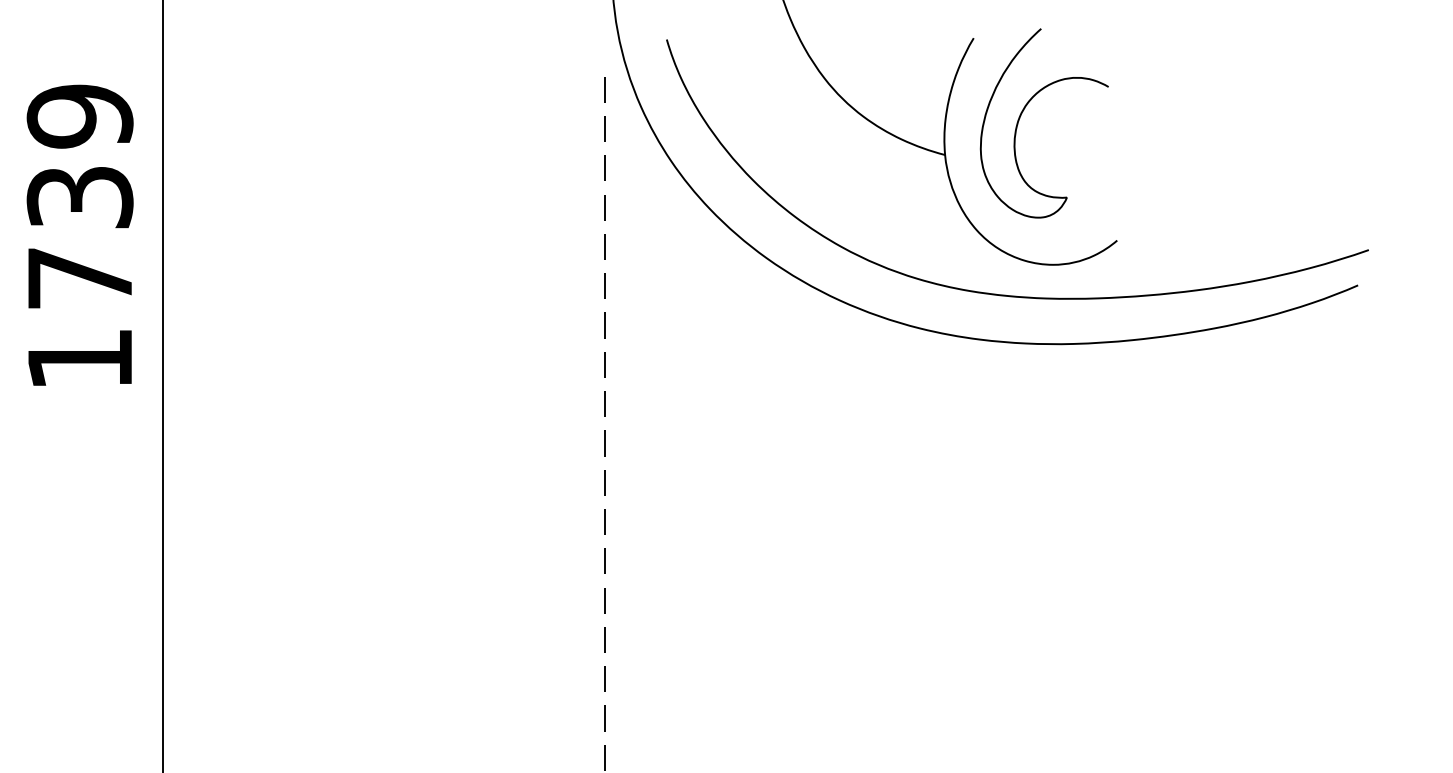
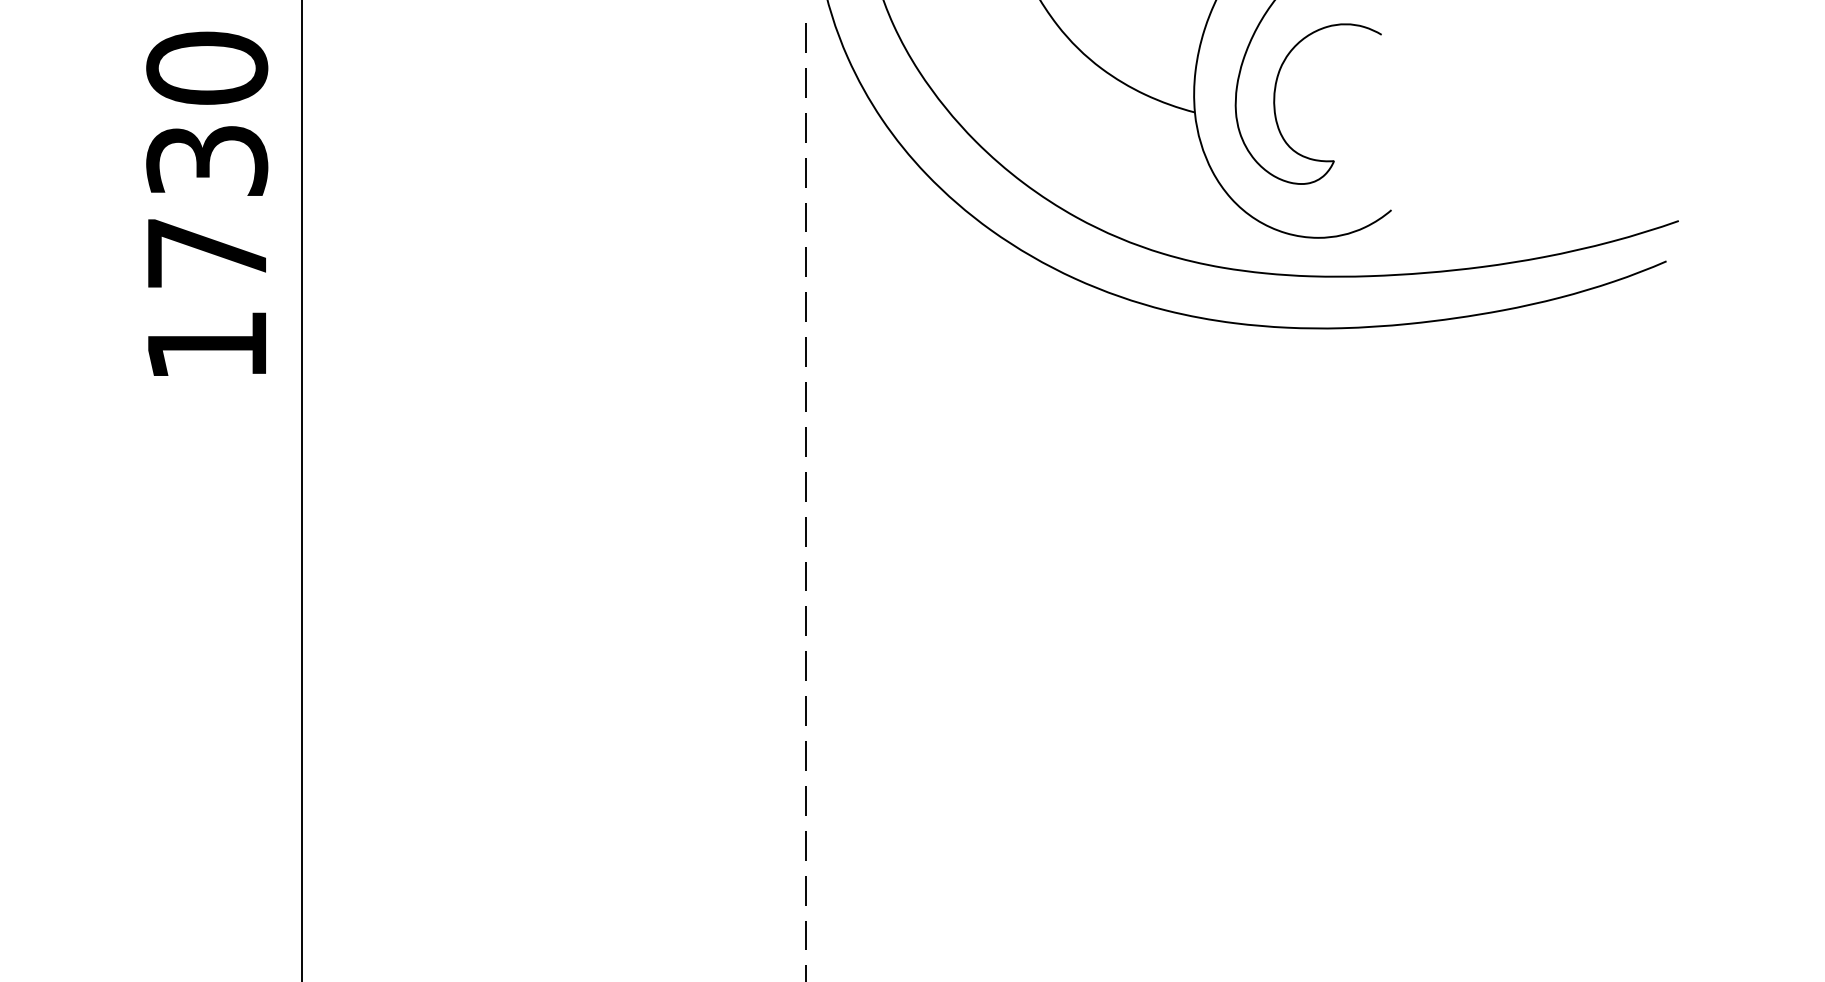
text: (80, 116) -> (207, 68), 1739 -> 1730

